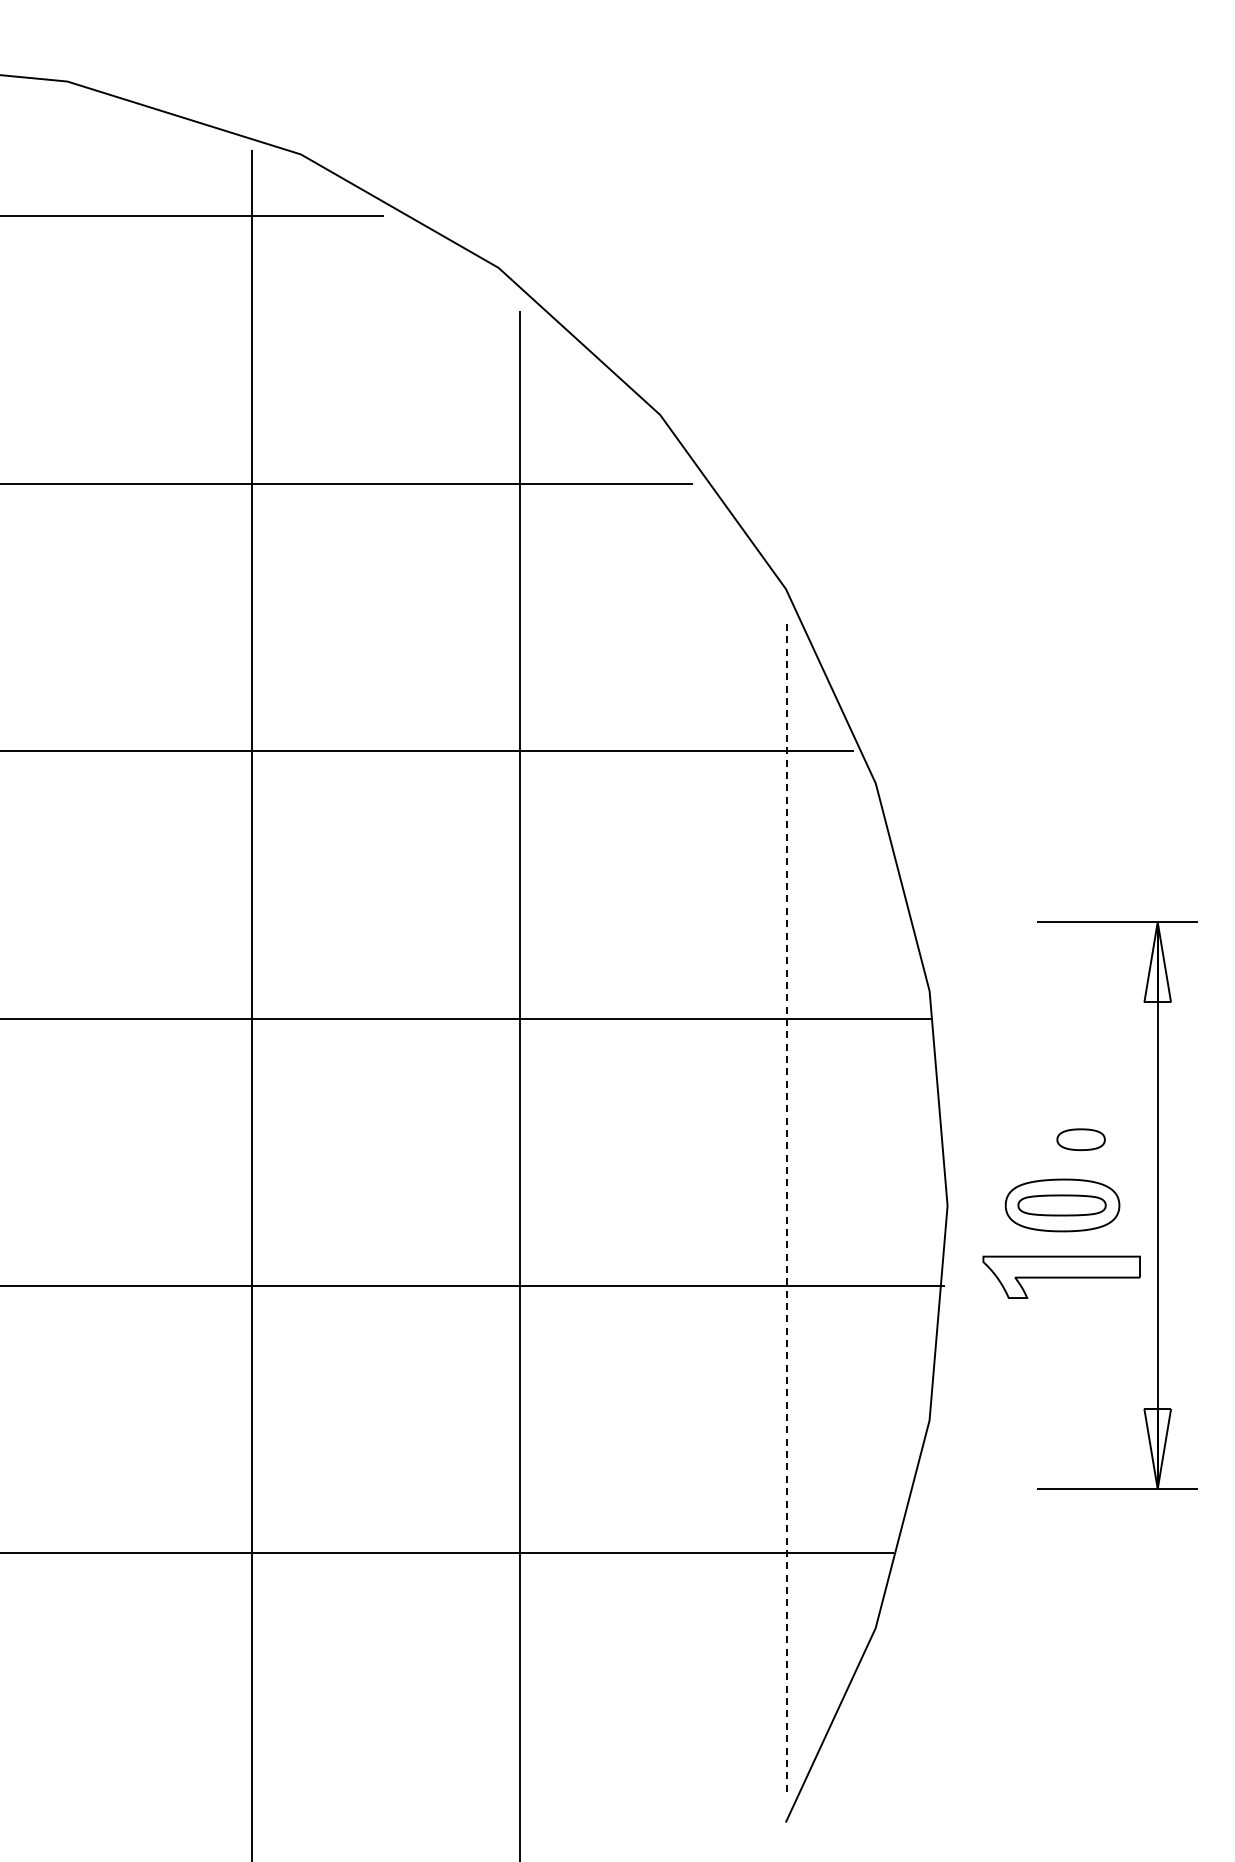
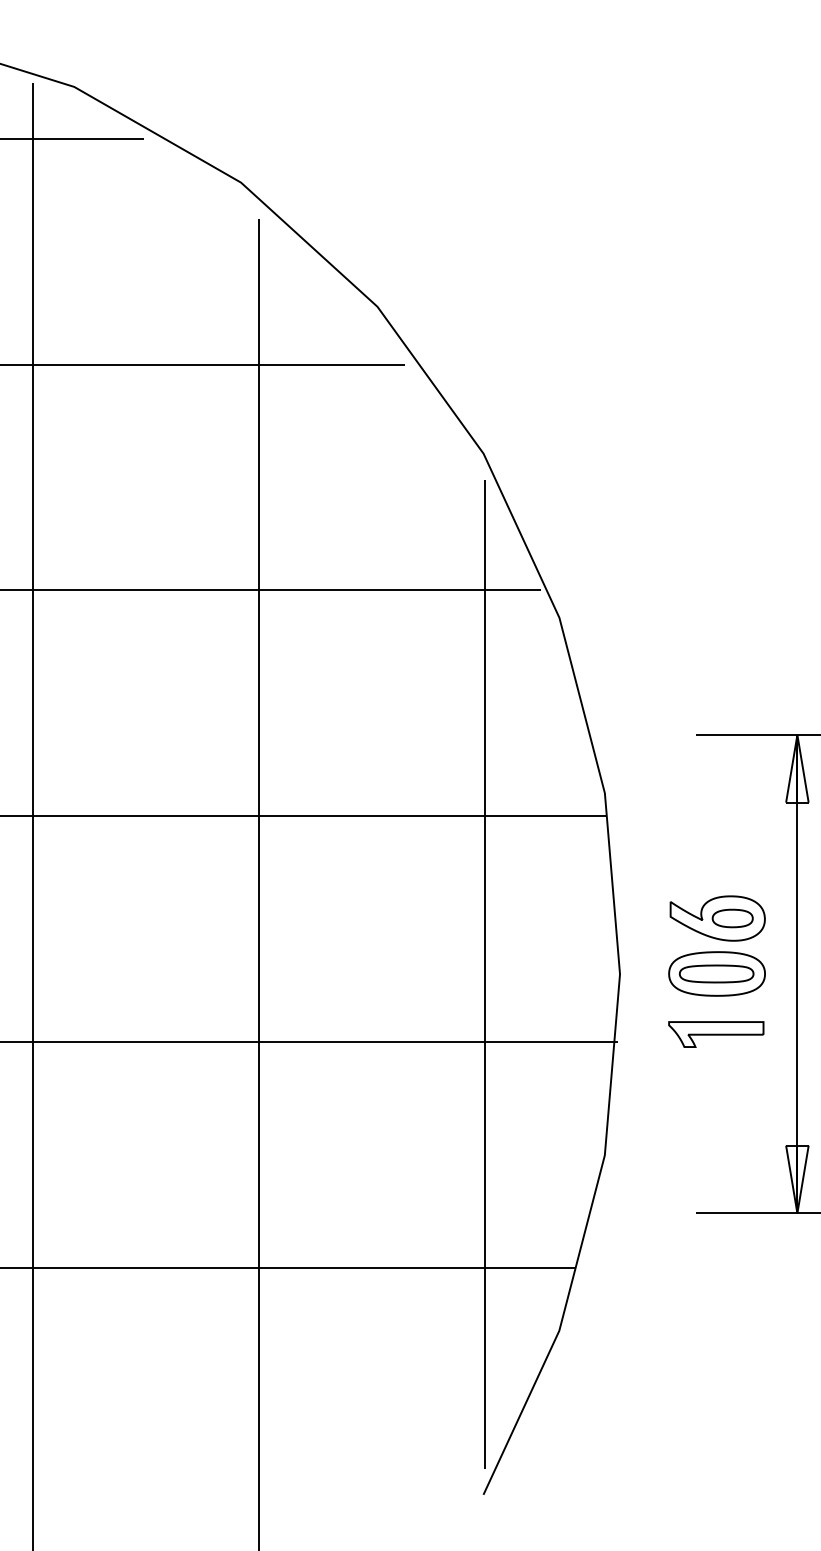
part: (1063, 1139) -> (717, 918), added
line: (787, 1205) -> (484, 974), dashed -> solid
part: (1061, 1276) -> (716, 1033), size x0.71

